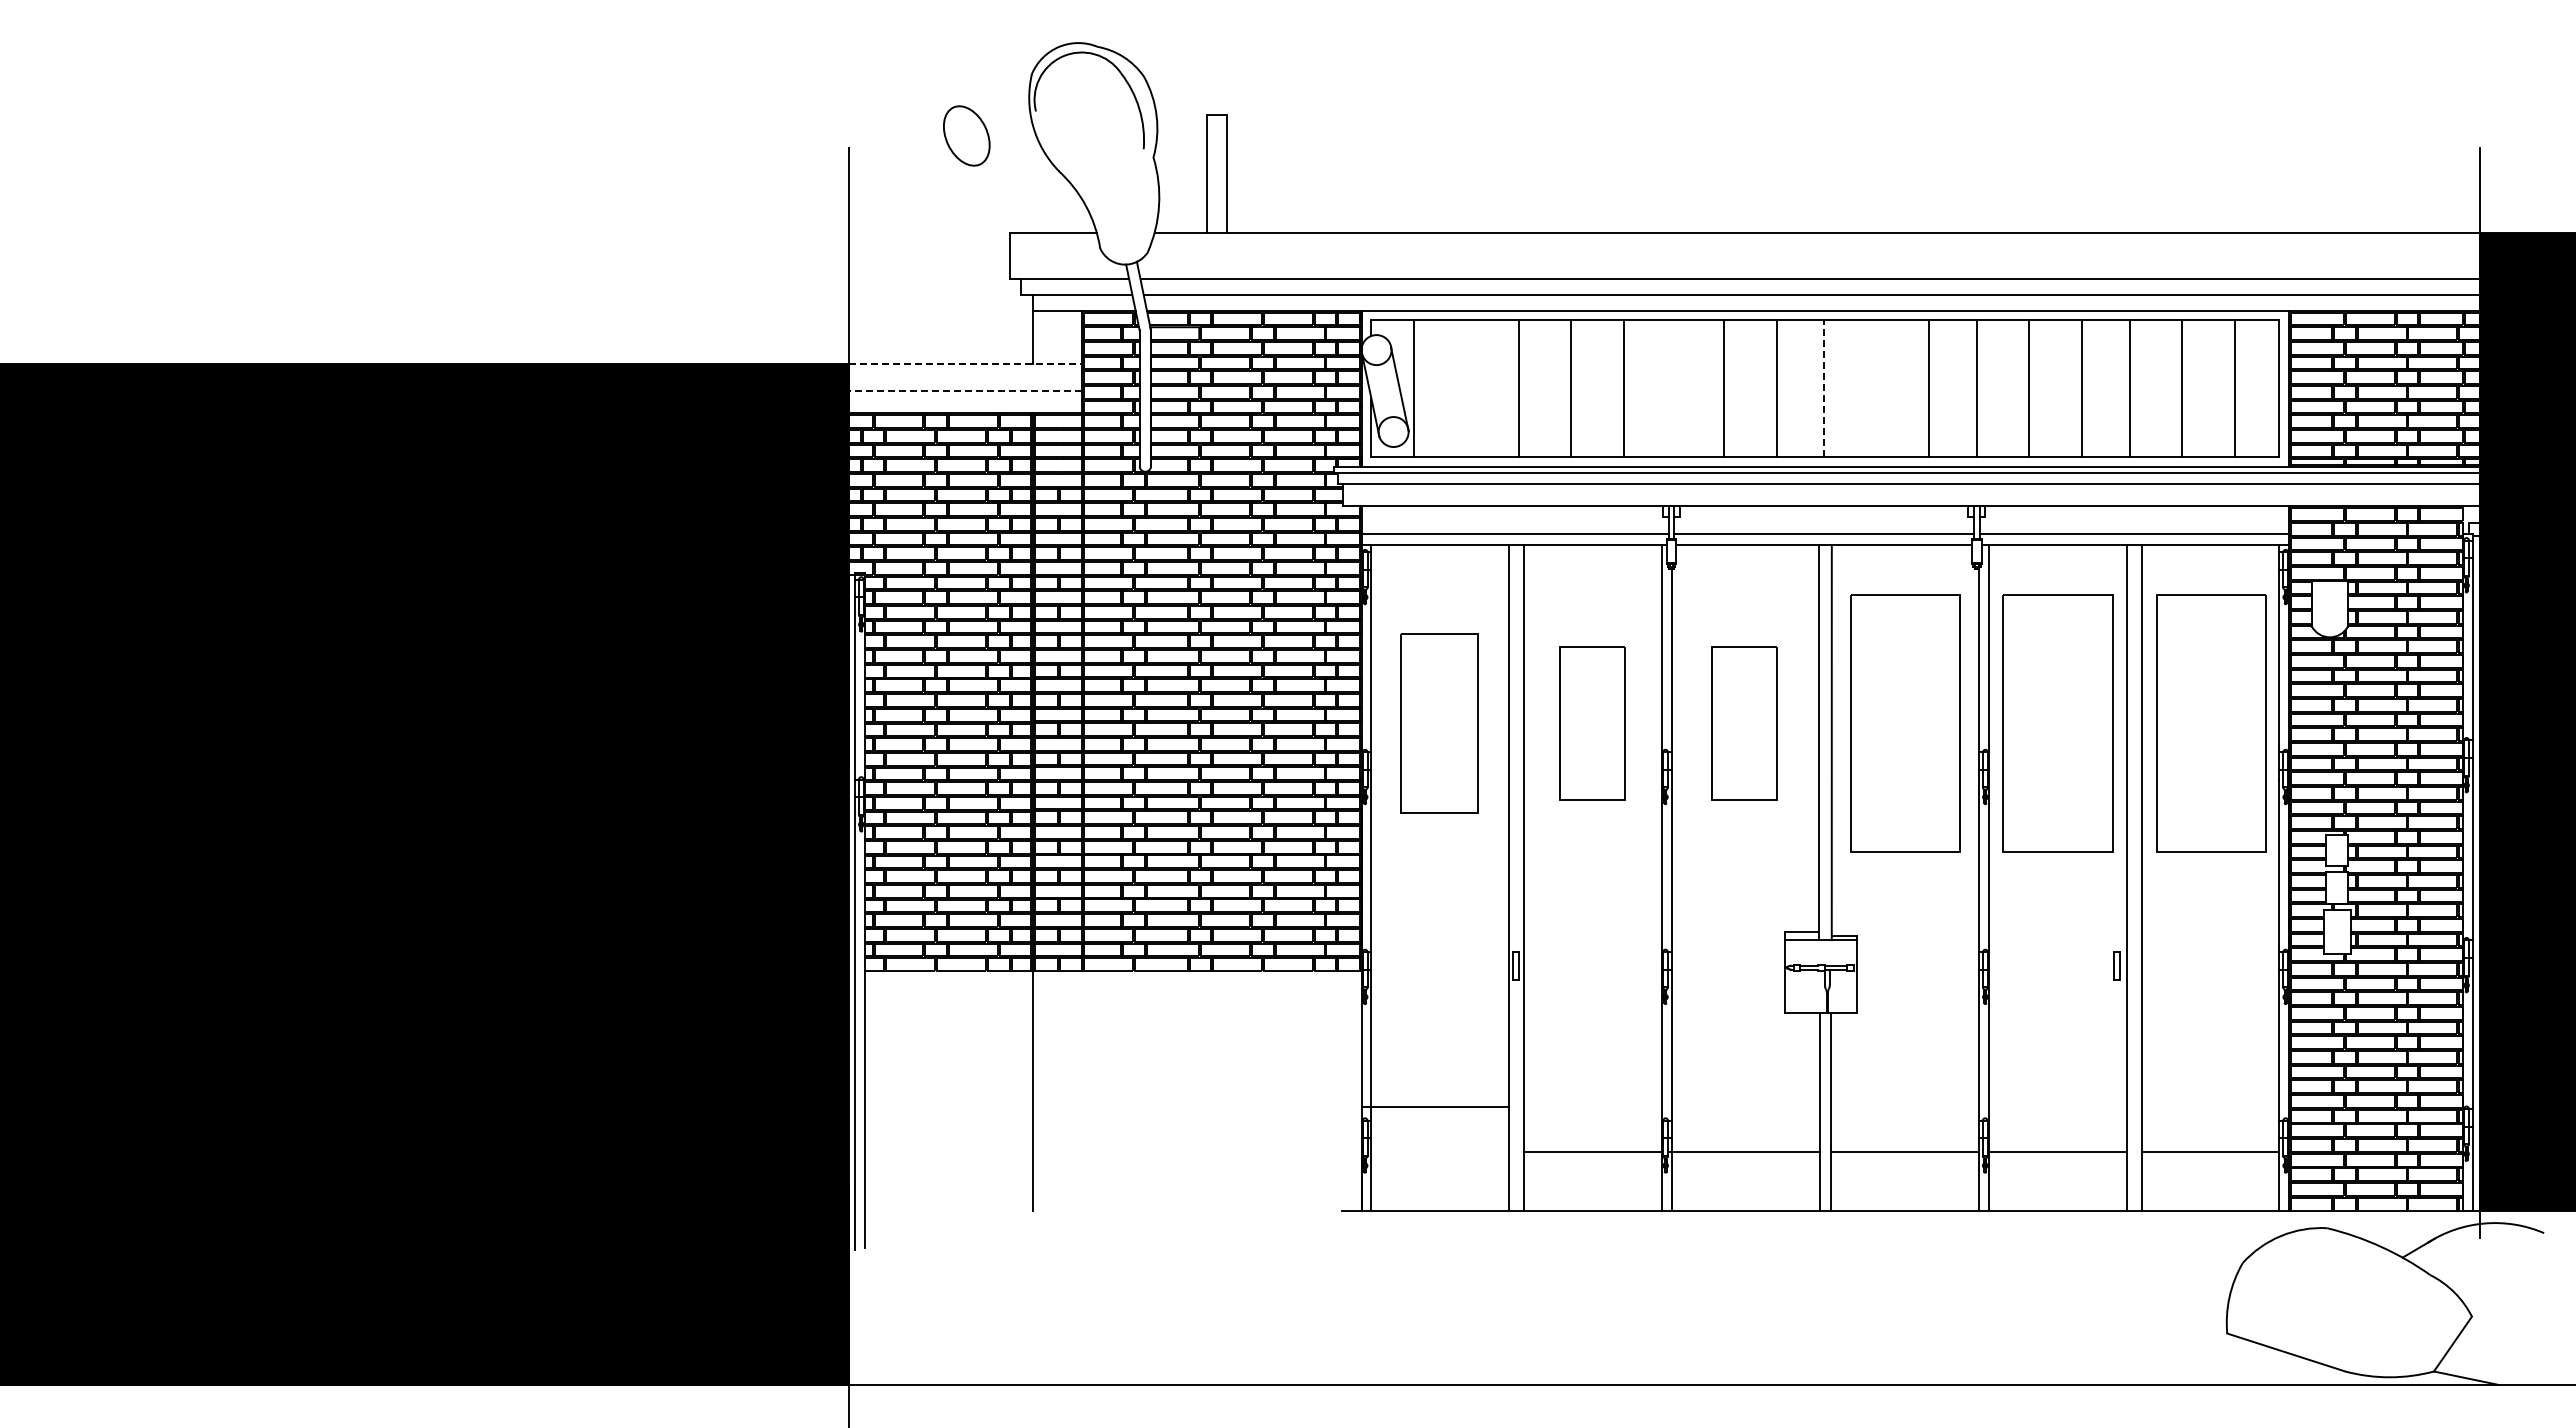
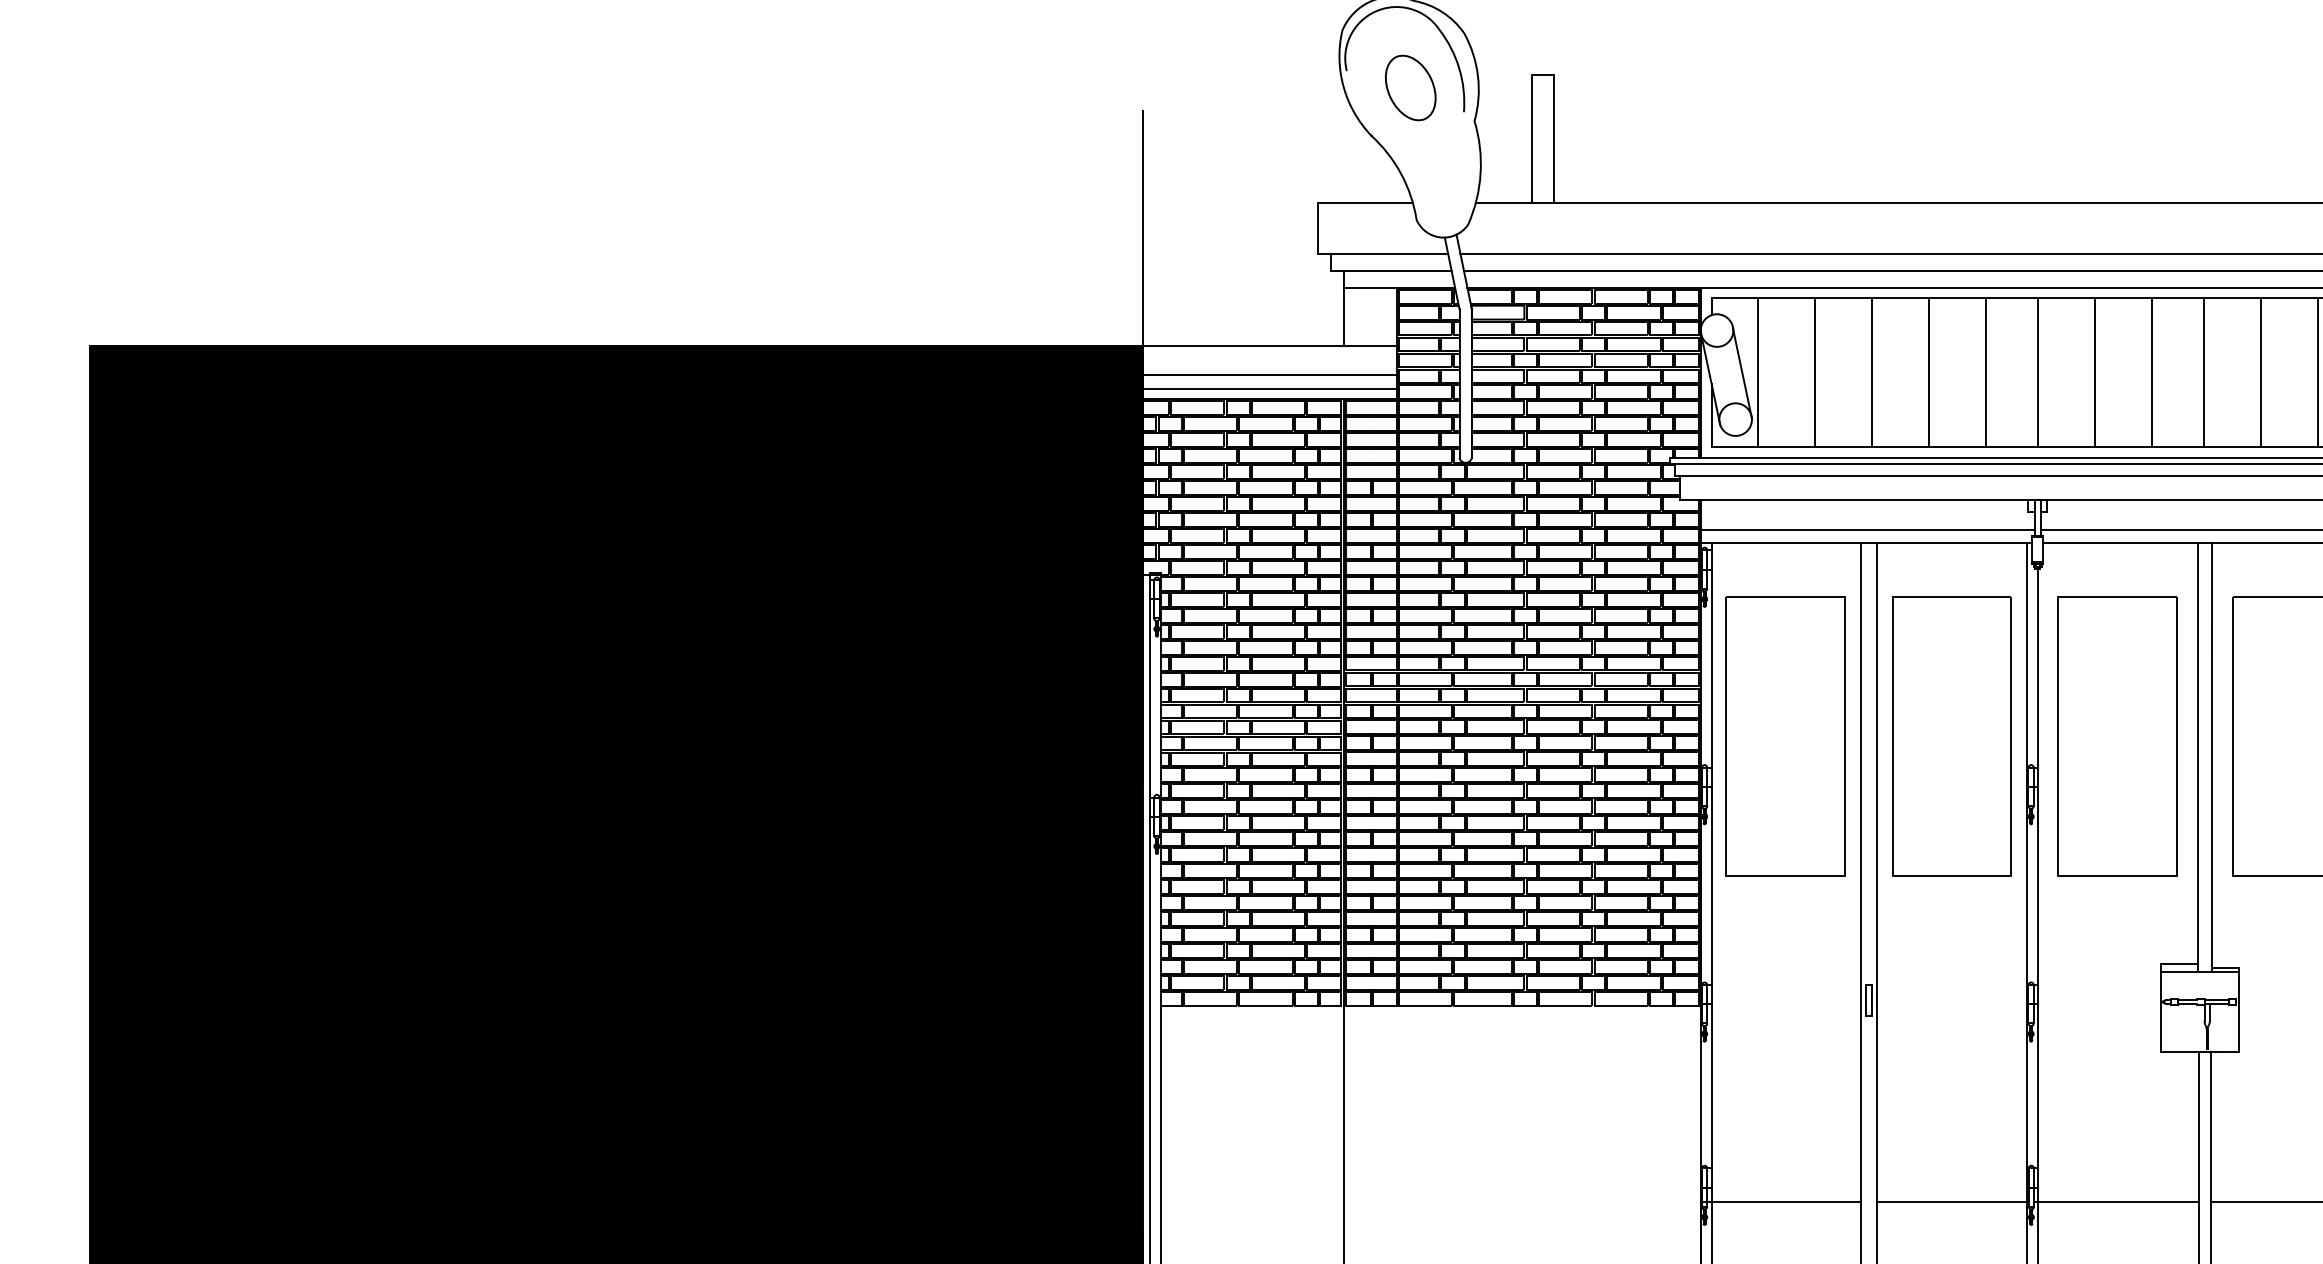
part: (966, 135) -> (1410, 87), moved
line: (965, 364) -> (1270, 346), dashed -> solid
line: (1466, 388) -> (1814, 372), added
line: (1671, 388) -> (2037, 372), added
line: (1824, 388) -> (2204, 372), dashed -> solid
line: (1876, 388) -> (2260, 372), added
line: (964, 391) -> (1269, 375), dashed -> solid
line: (964, 404) -> (1269, 389), added
part: (1439, 723) -> (1785, 736), size x1.43
part: (1592, 723) -> (1951, 736), size x1.67
part: (1744, 723) -> (2117, 736), size x1.67
line: (1434, 1106) -> (1780, 1201), moved

